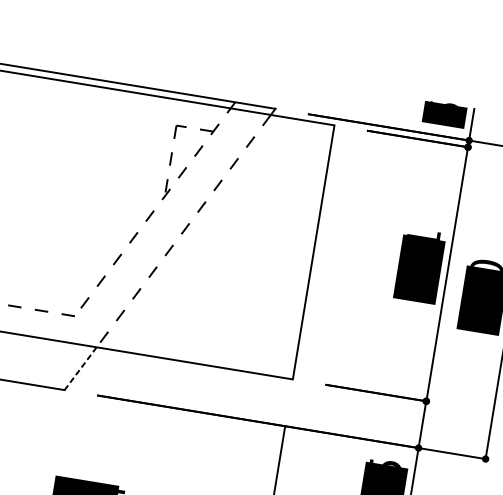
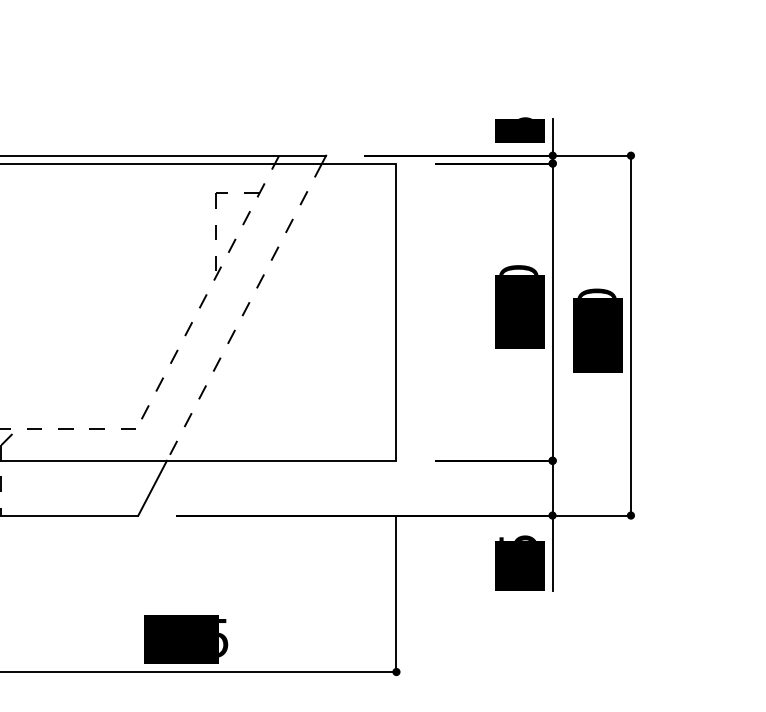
text: (444, 102) -> (517, 117), 6 -> 5
text: (423, 233) -> (518, 269), 211 -> 190
line: (80, 368) -> (152, 488), dashed -> solid

